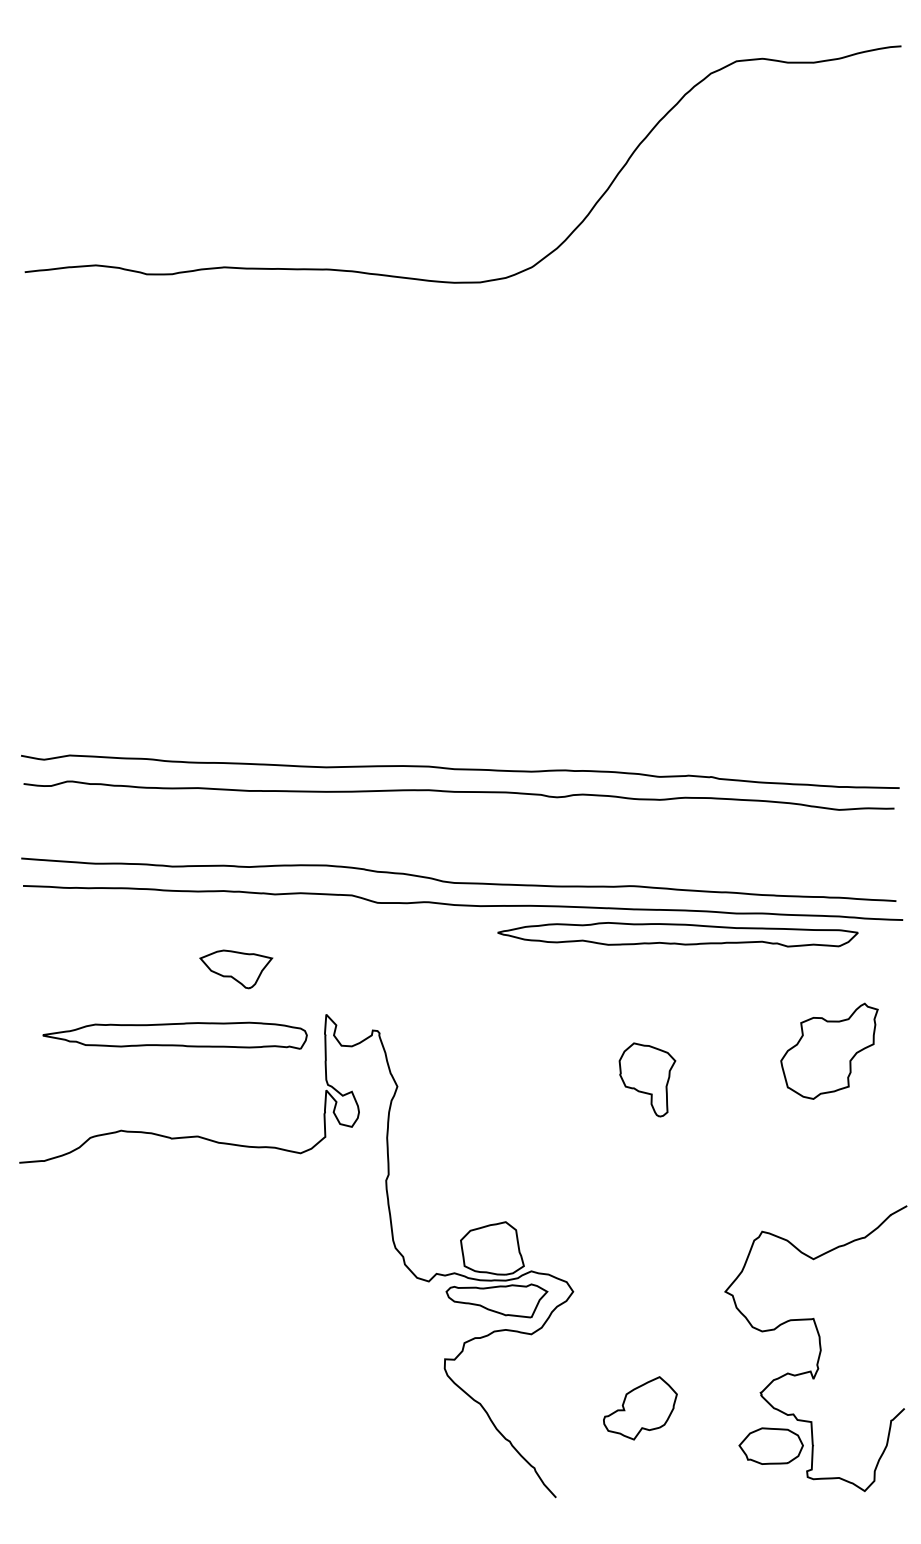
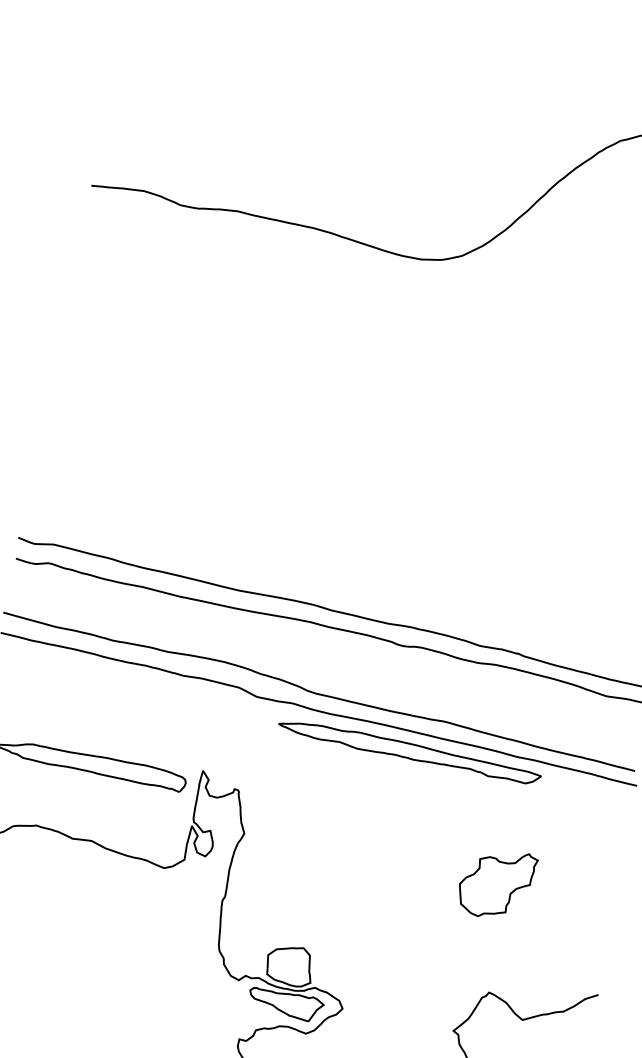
part: (677, 934) -> (409, 751), moved
part: (236, 969) -> (144, 724), removed
part: (829, 1050) -> (496, 883), moved
part: (647, 1079) -> (427, 864), removed

